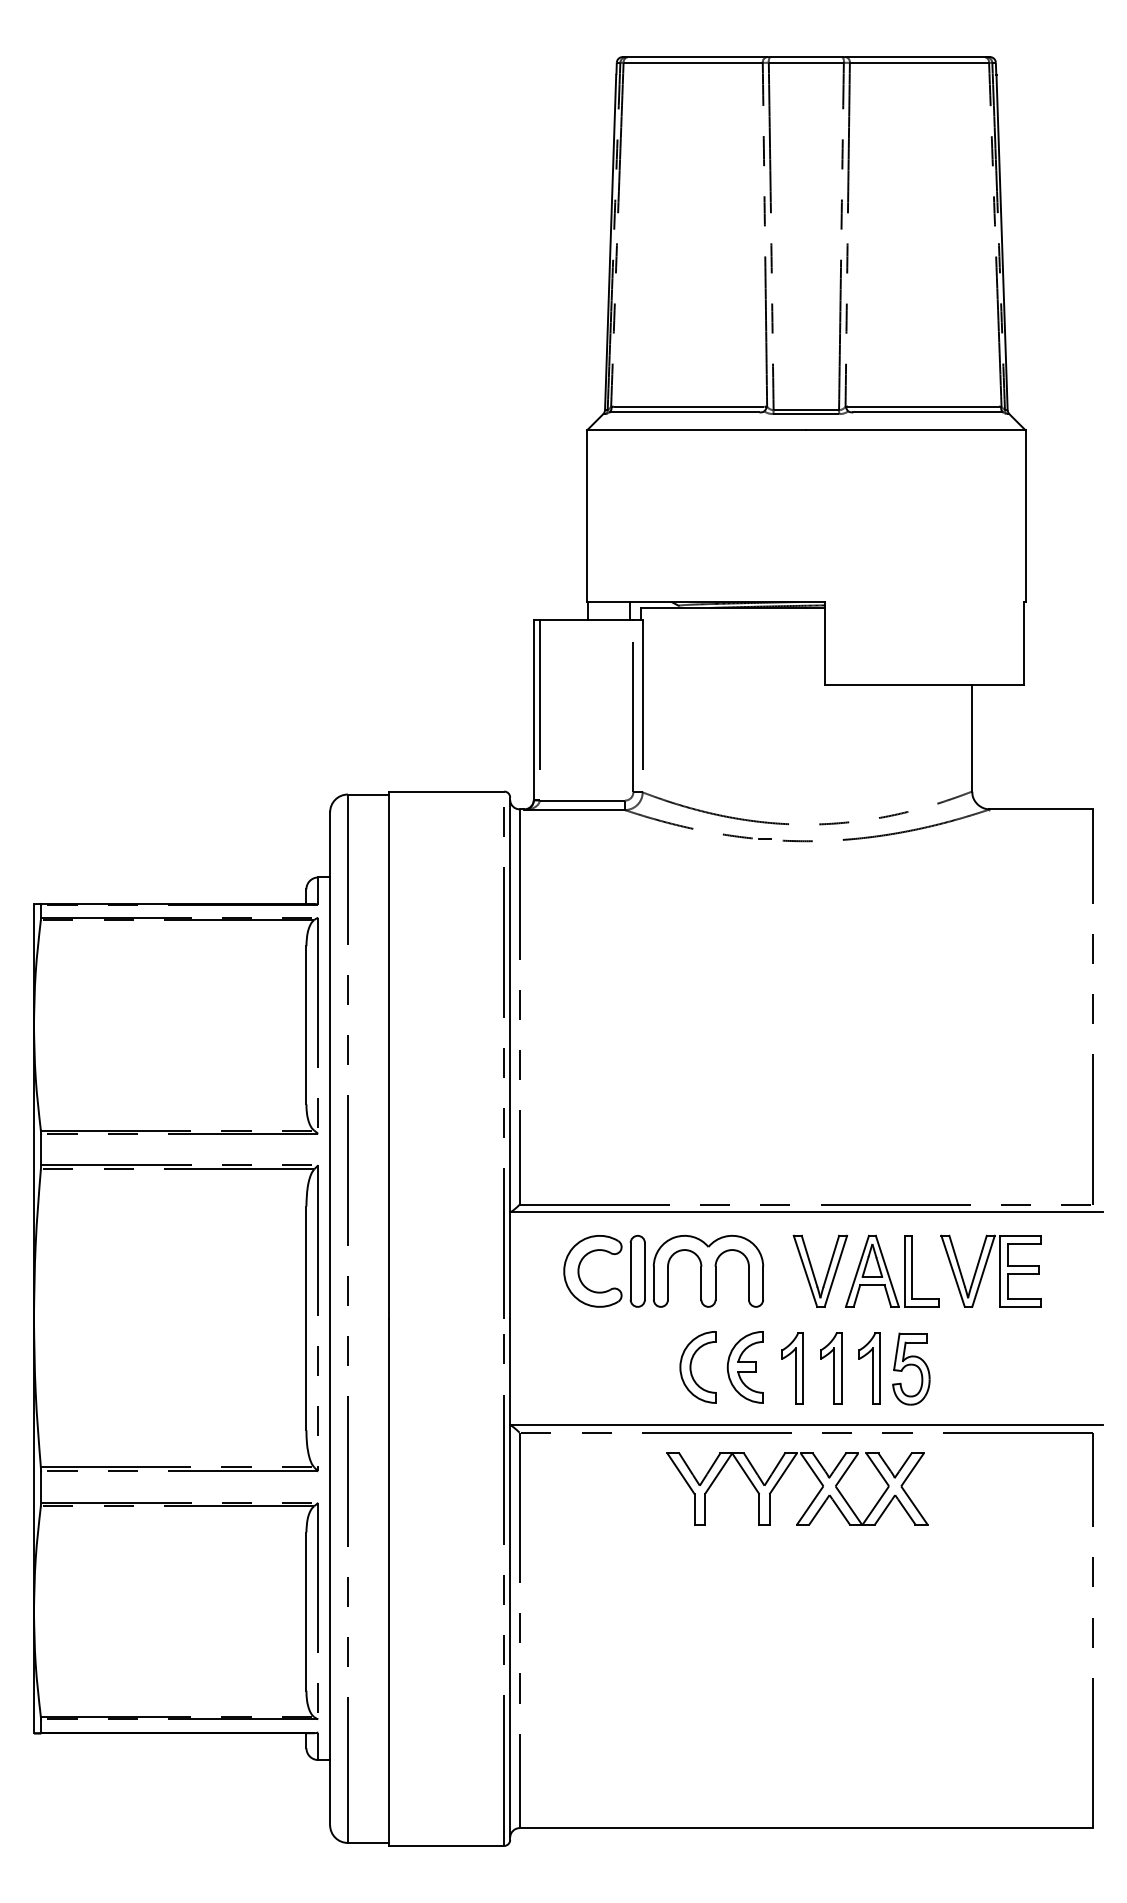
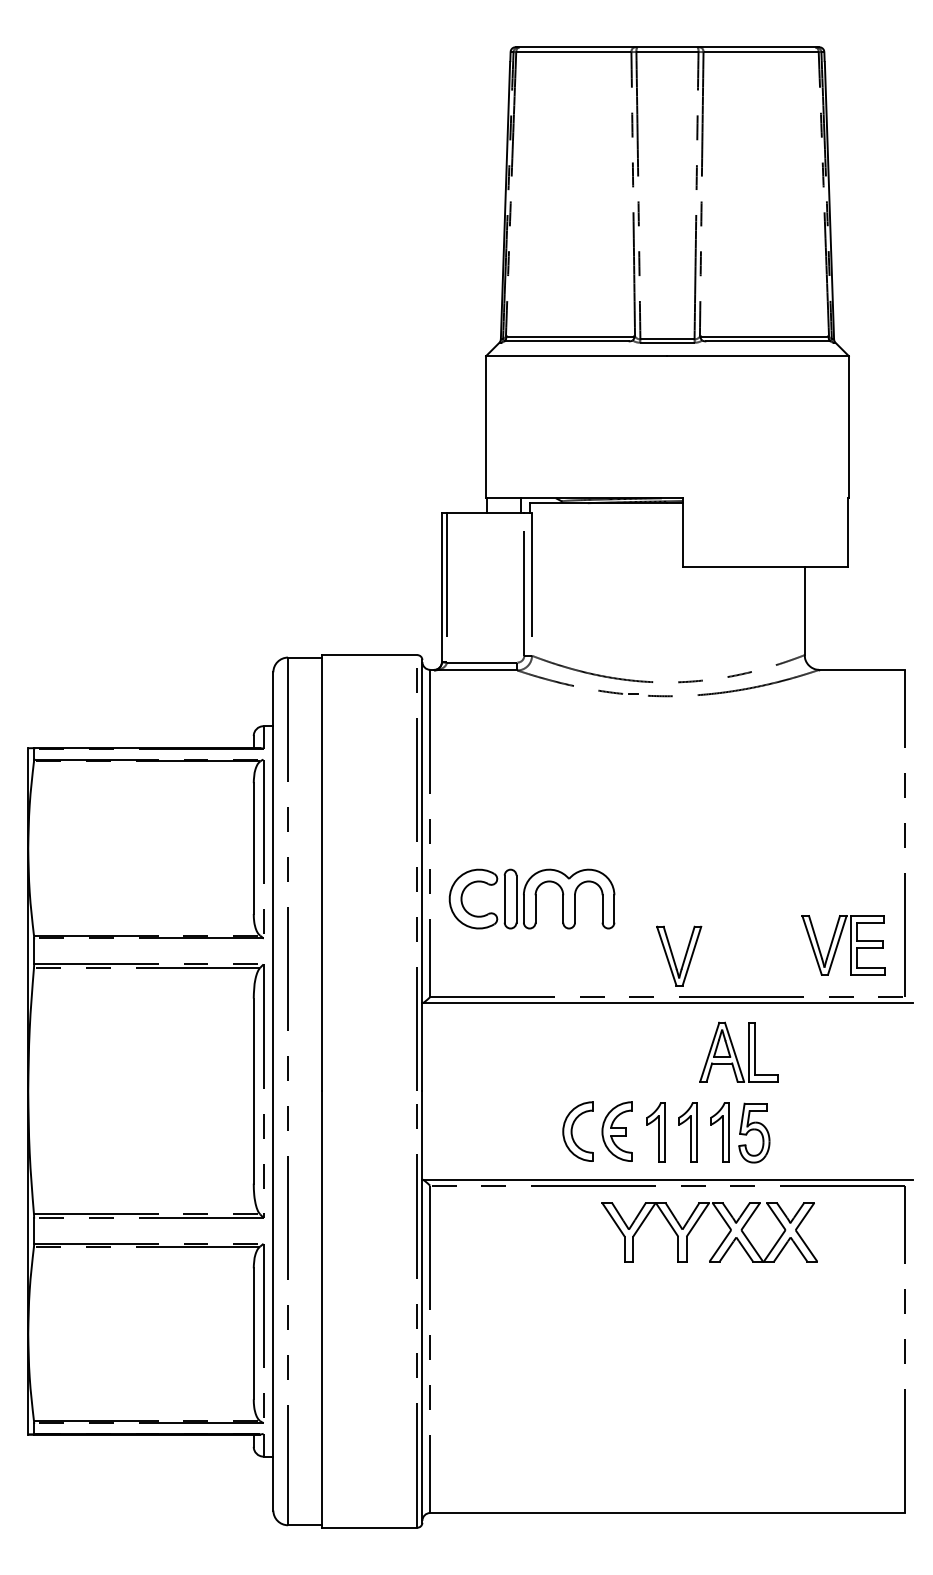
part: (663, 1270) -> (531, 898), moved
part: (990, 1270) -> (843, 944), moved
part: (814, 1273) -> (674, 957), moved
part: (781, 1478) -> (696, 1223), moved

